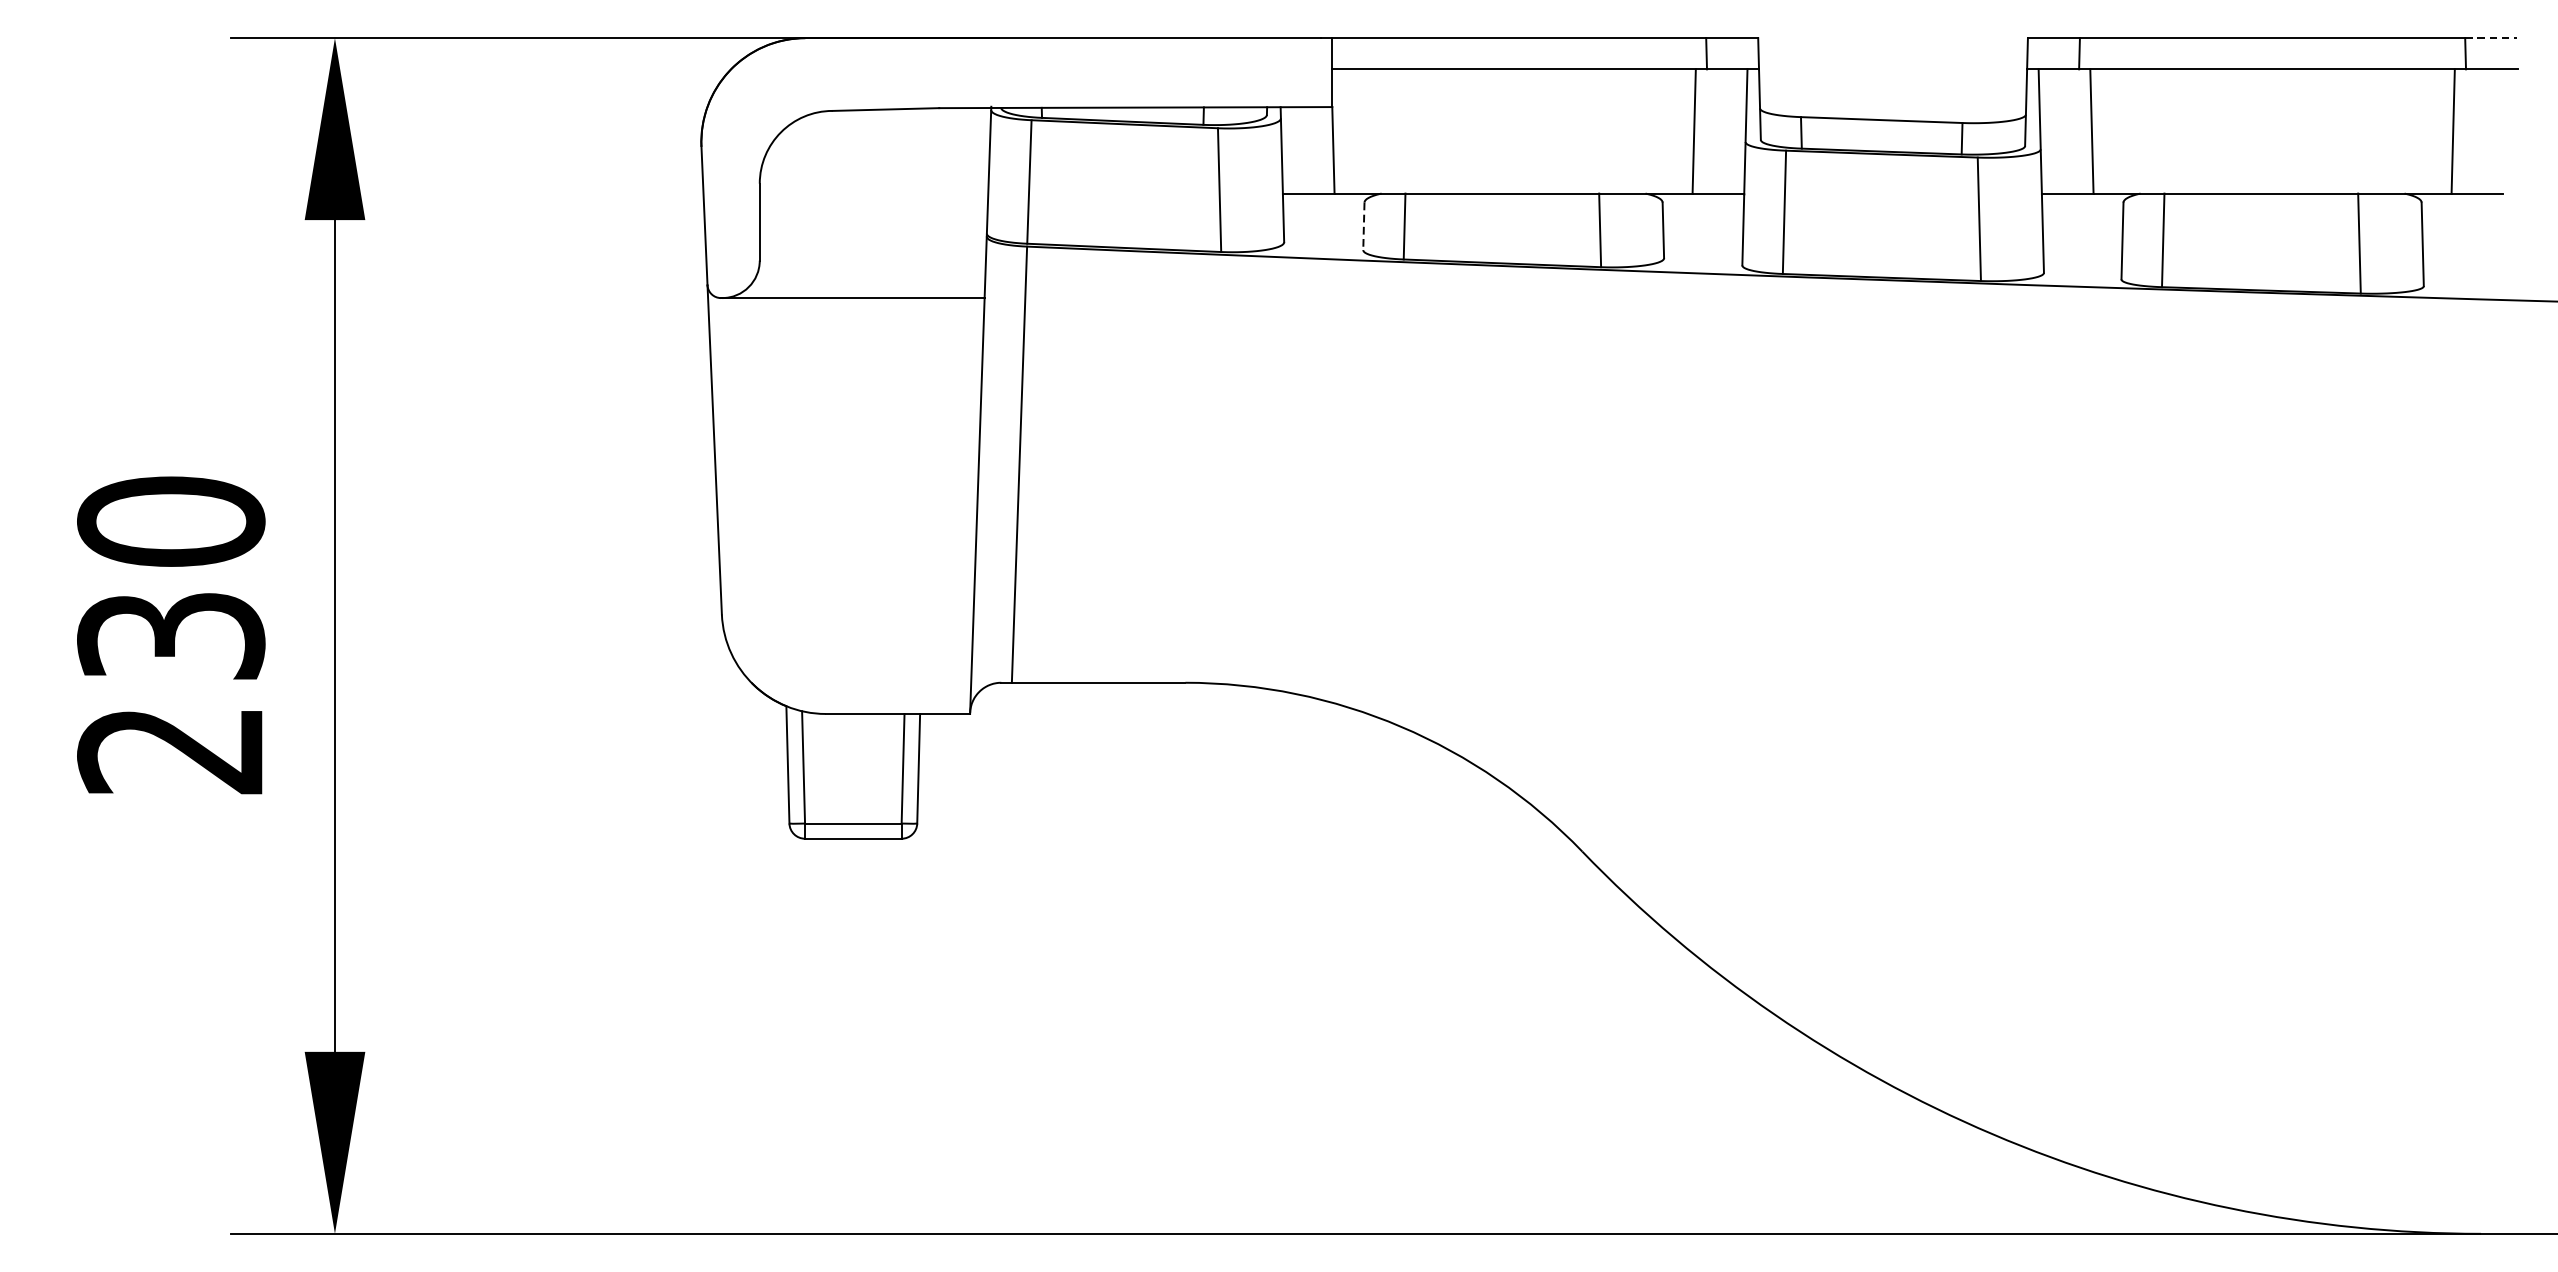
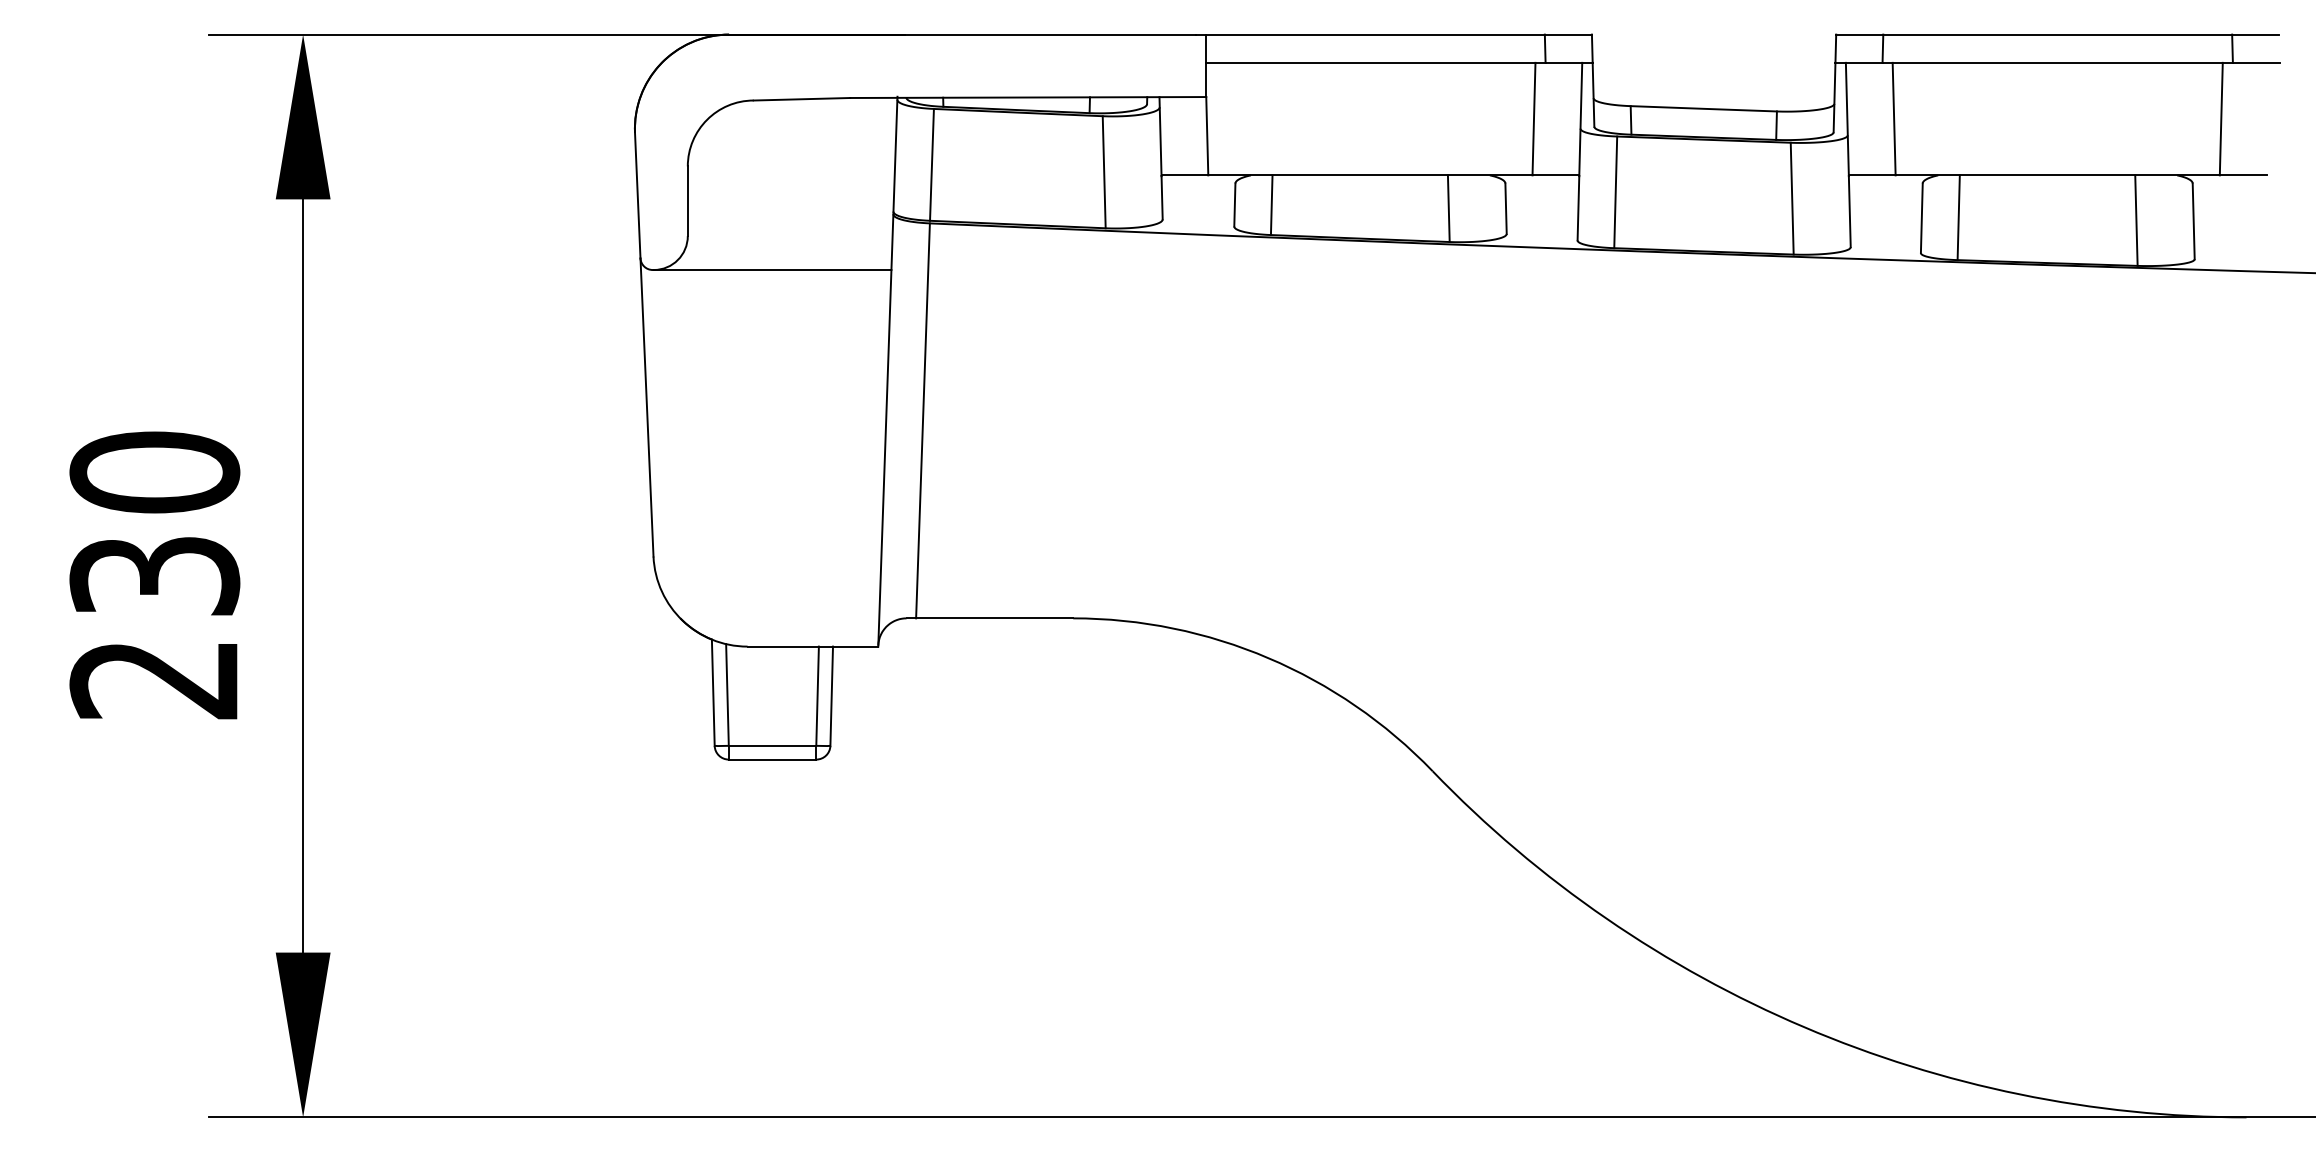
line: (2490, 38) -> (2255, 34), dashed -> solid
line: (1363, 226) -> (1234, 205), dashed -> solid

